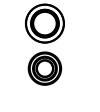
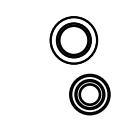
part: (44, 68) -> (89, 94), moved

